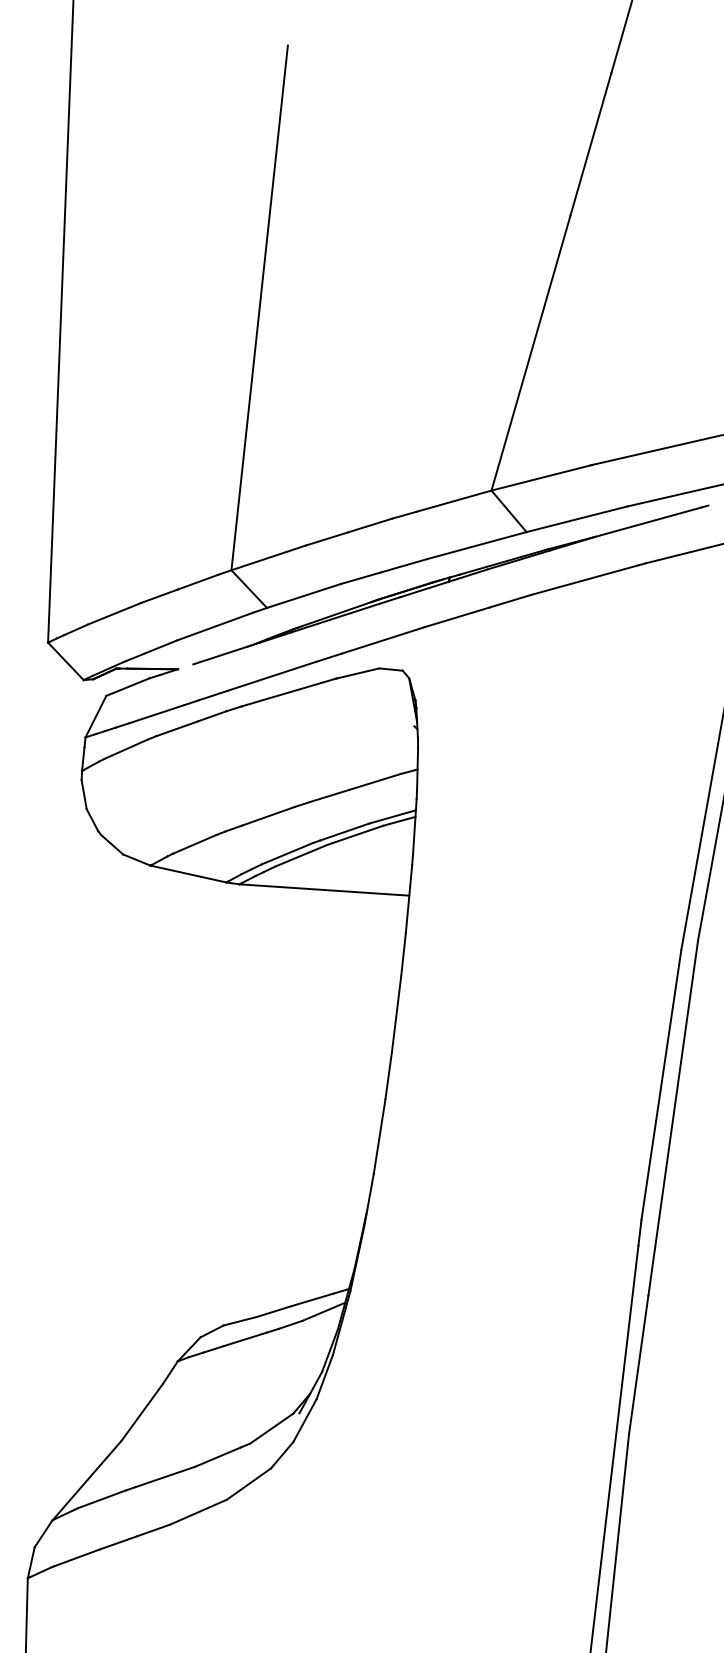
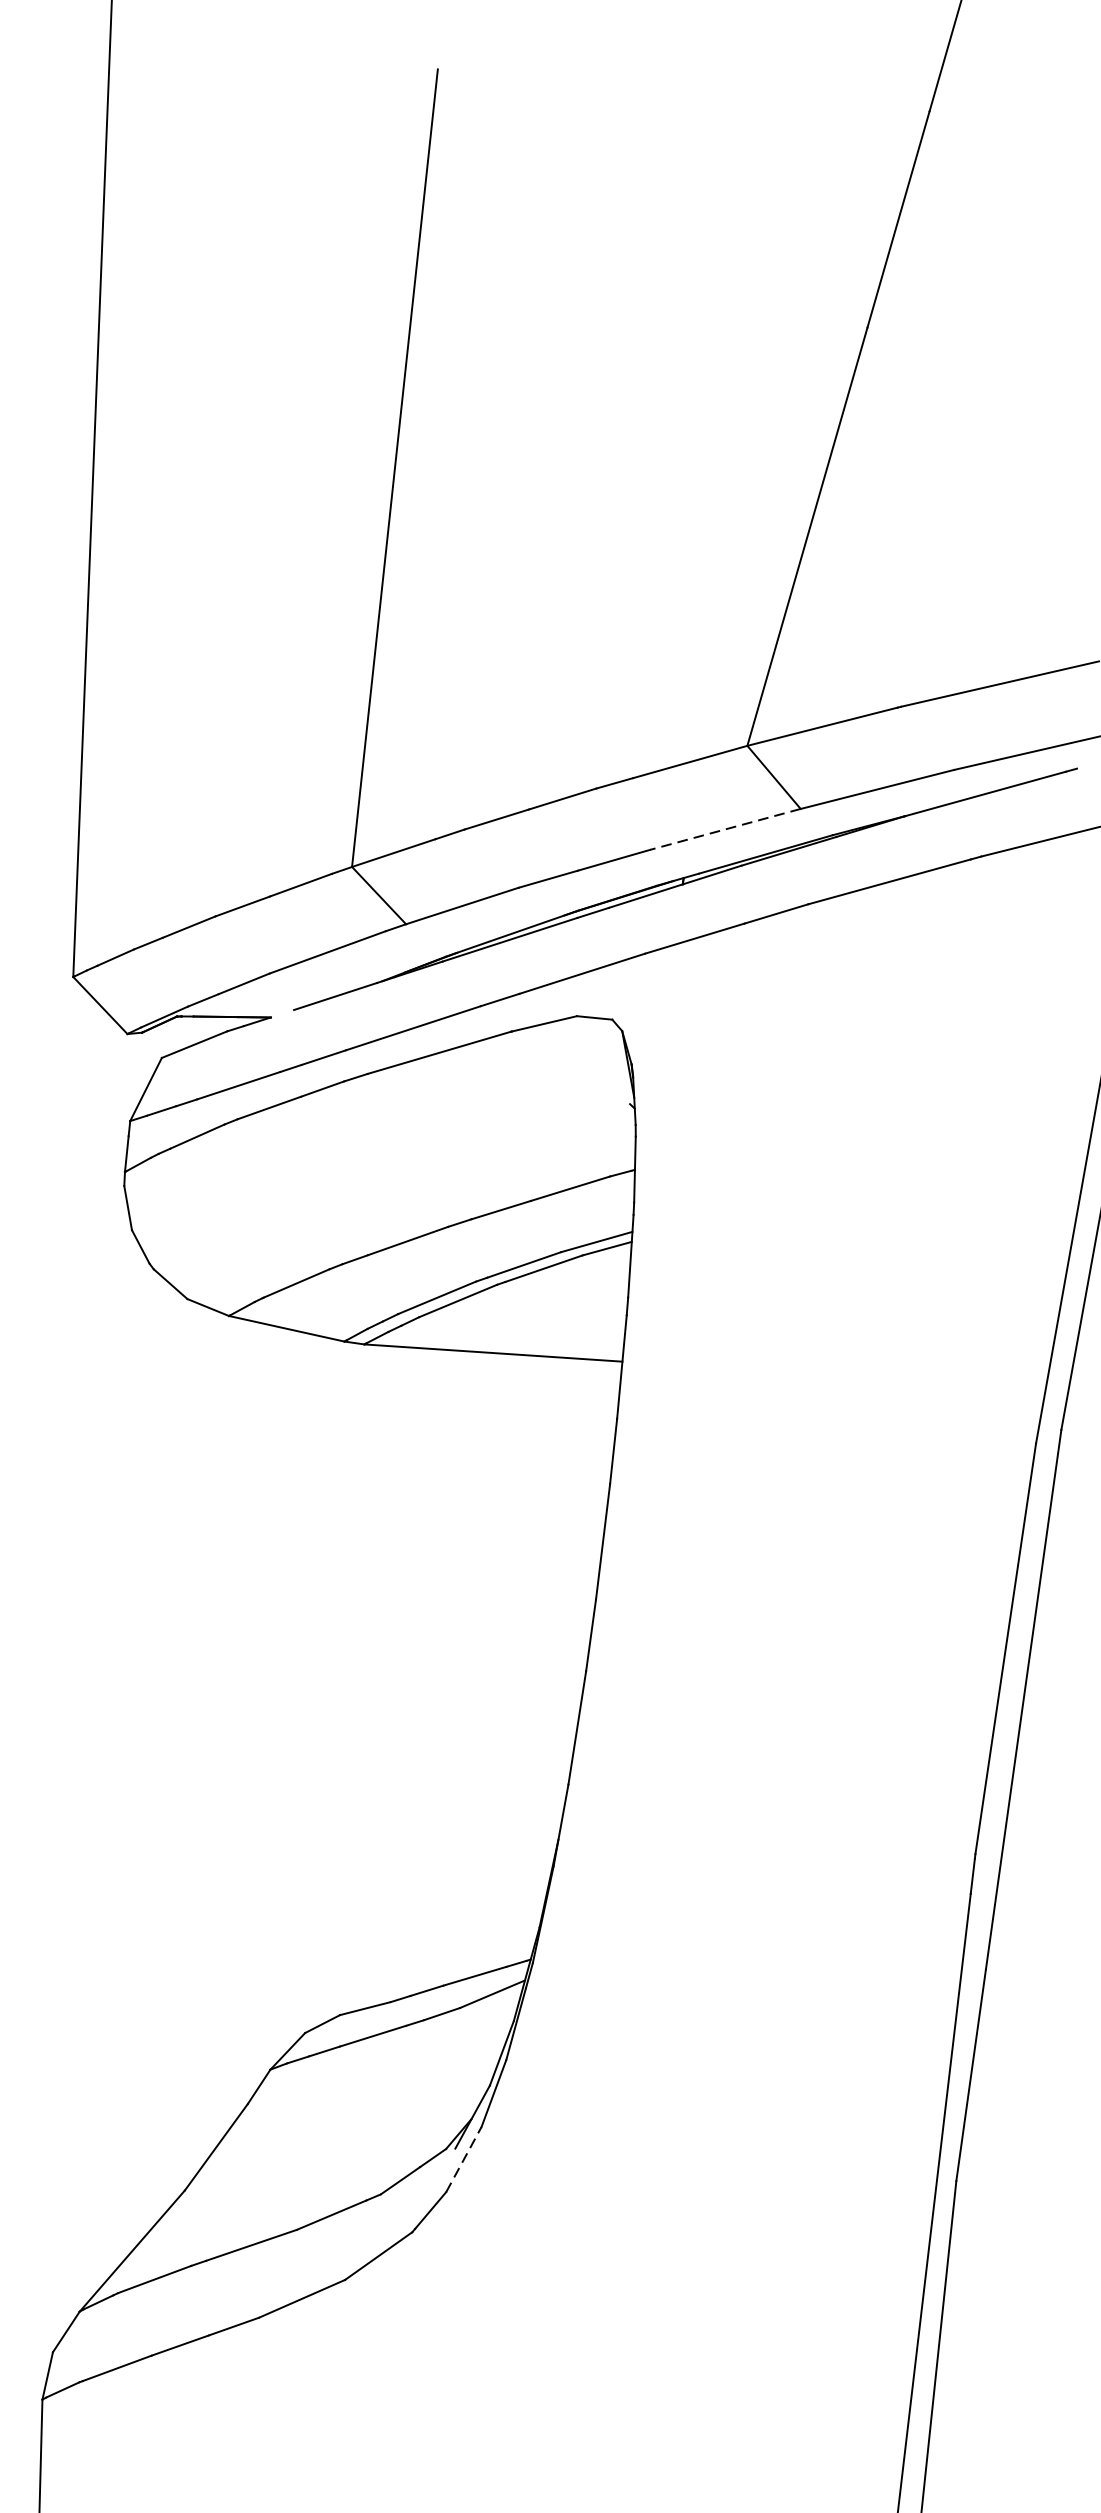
line: (476, 545) -> (724, 829), solid -> dashed
line: (305, 1420) -> (464, 2159), solid -> dashed

